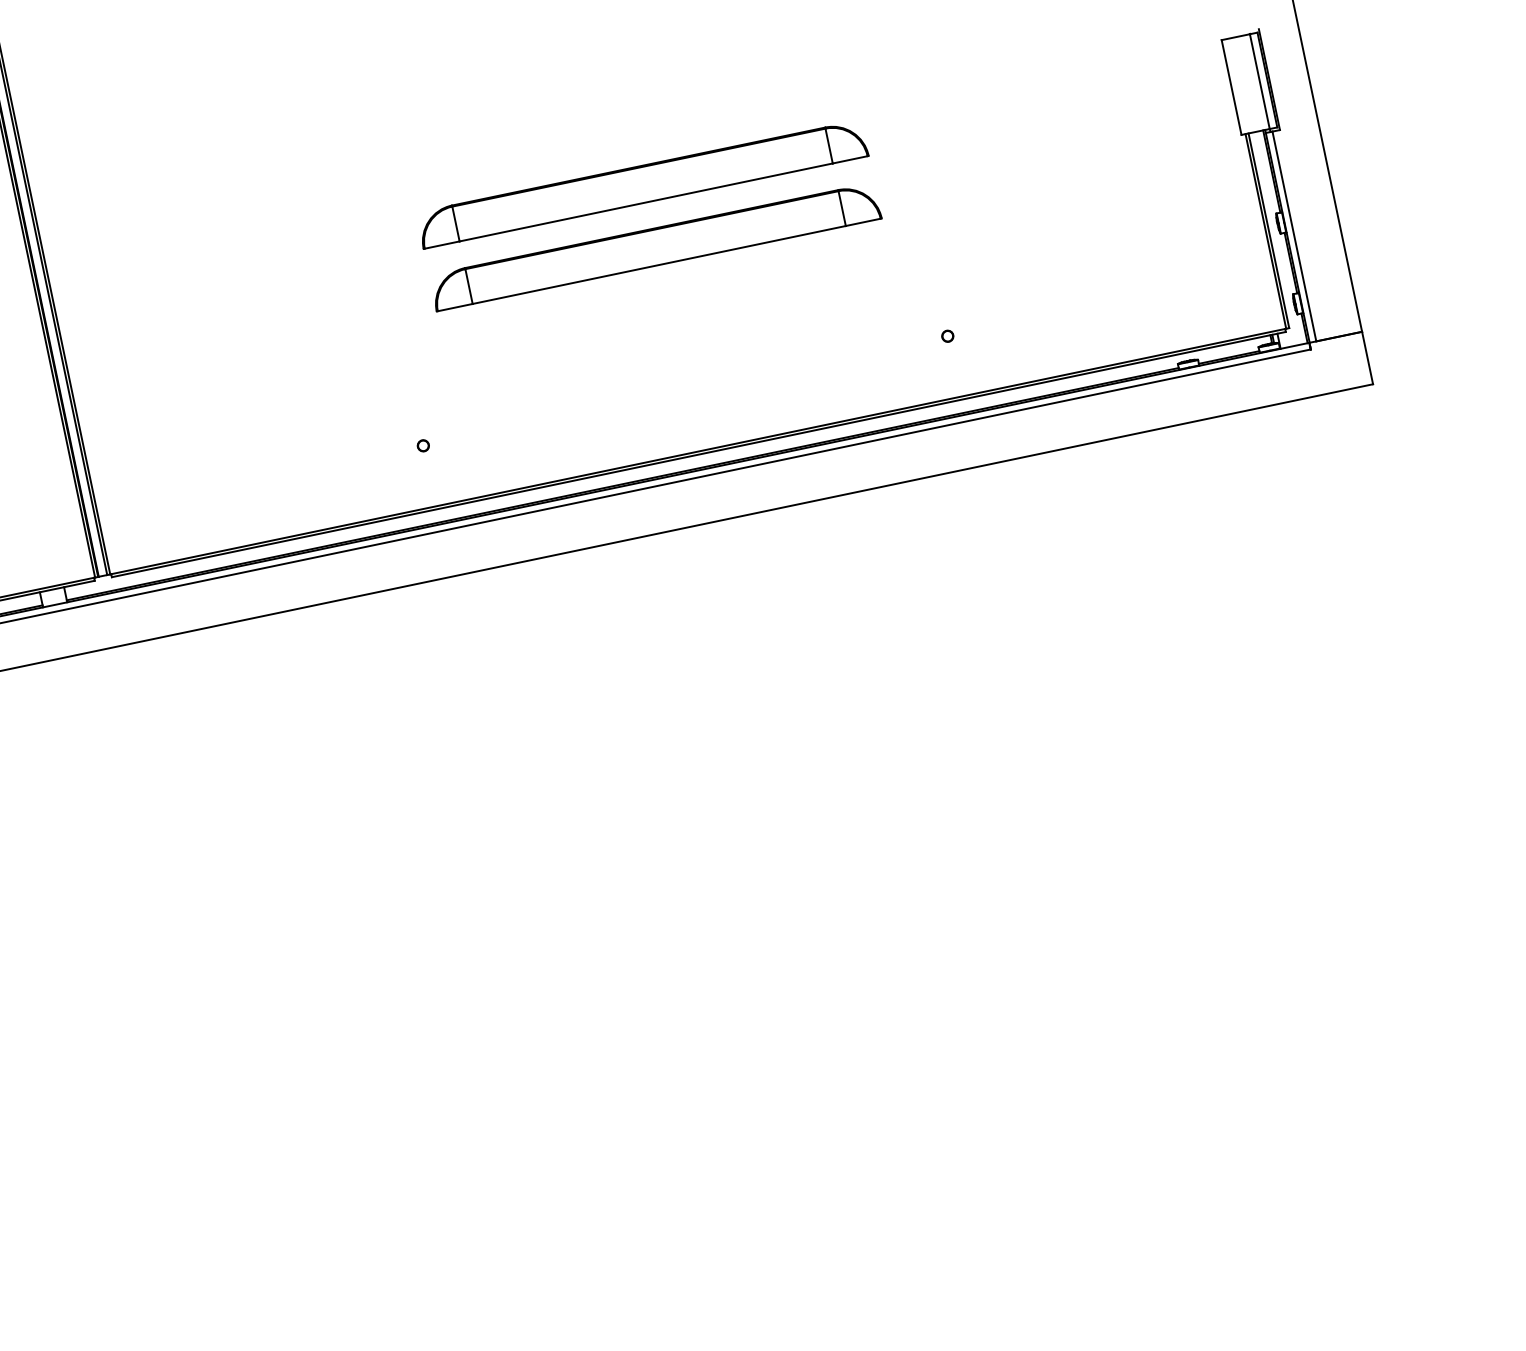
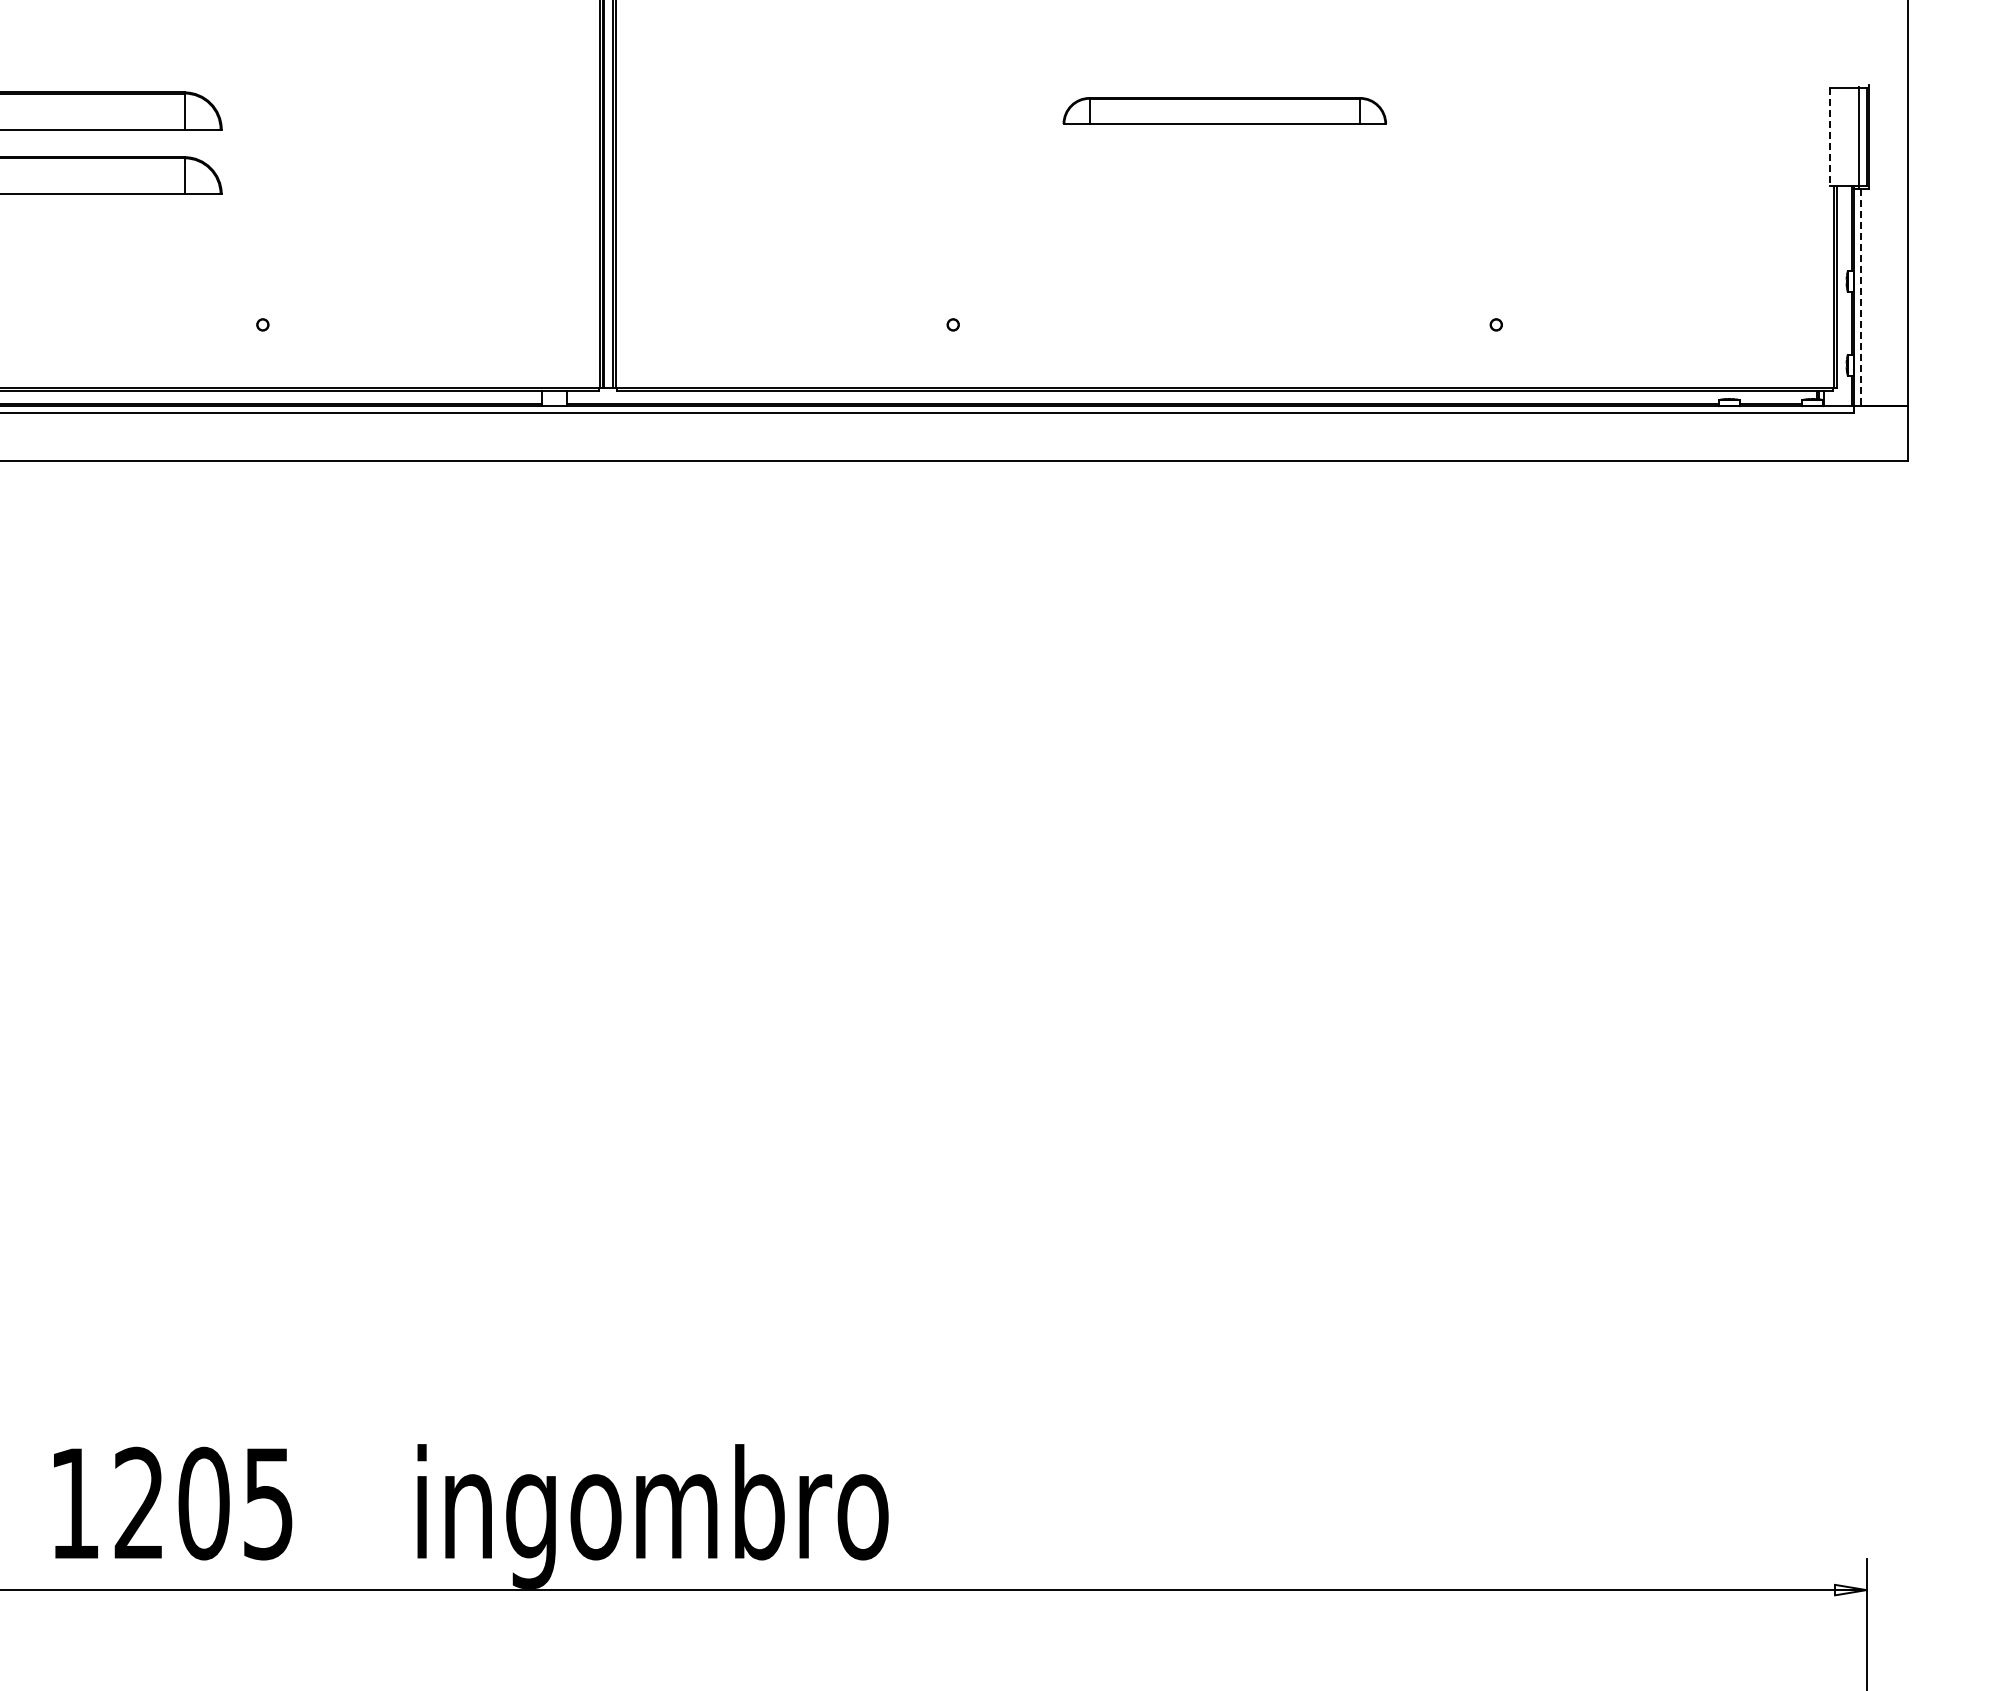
line: (1231, 88) -> (1829, 137), solid -> dashed
part: (642, 184) -> (1224, 110), size x0.7
line: (1293, 236) -> (1860, 297), solid -> dashed
part: (655, 246) -> (1224, 175), removed

